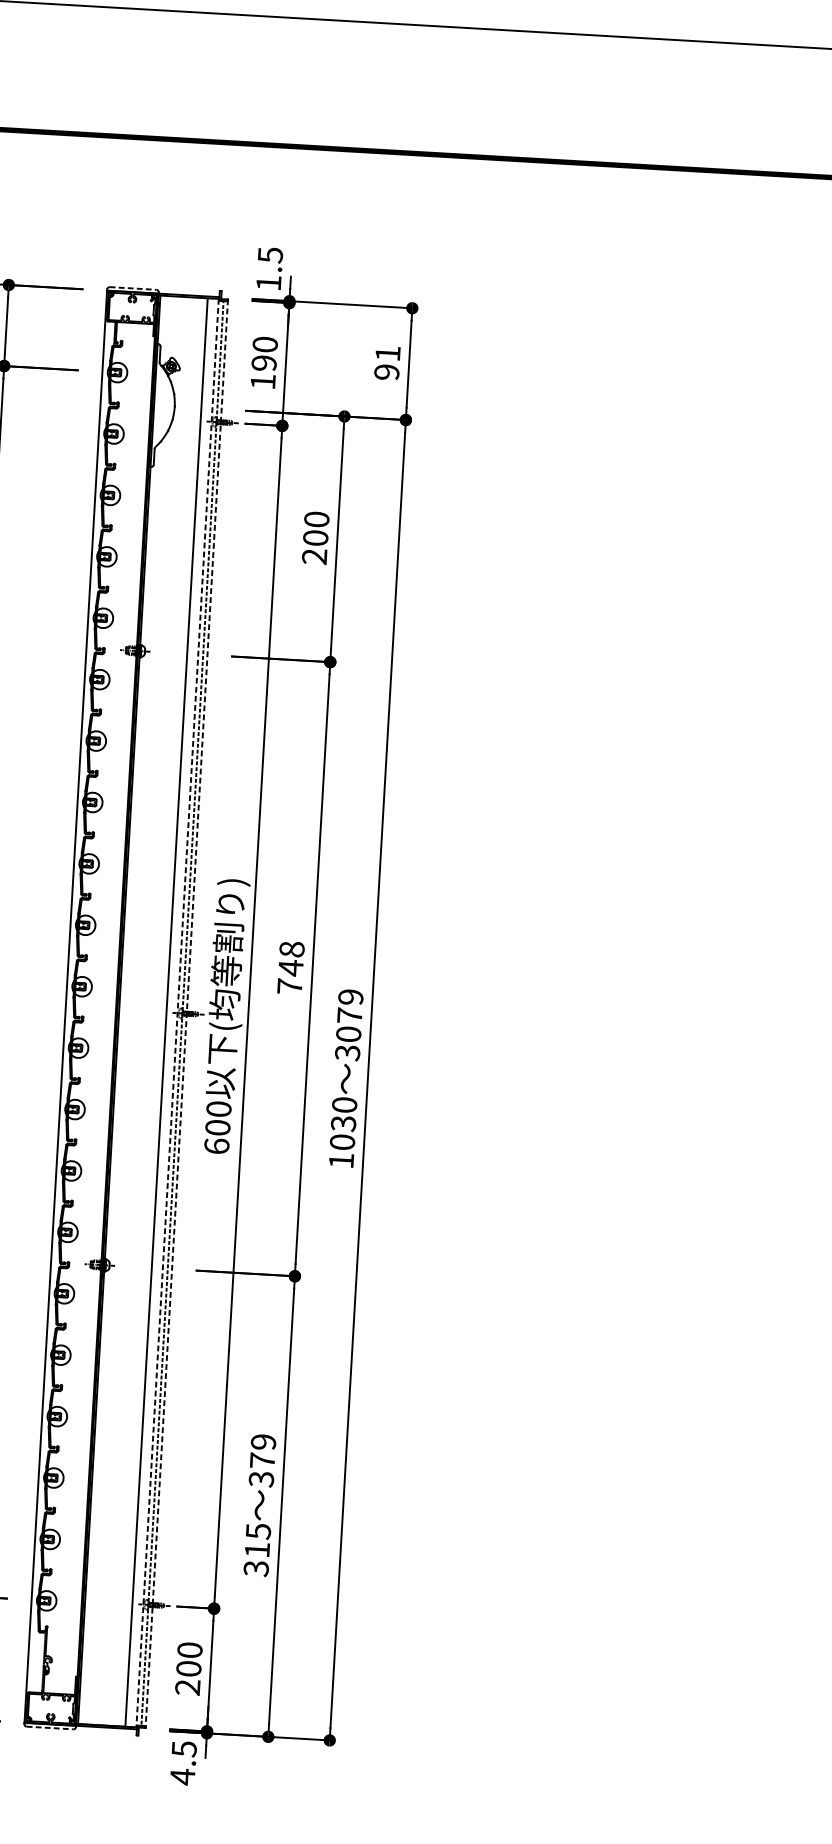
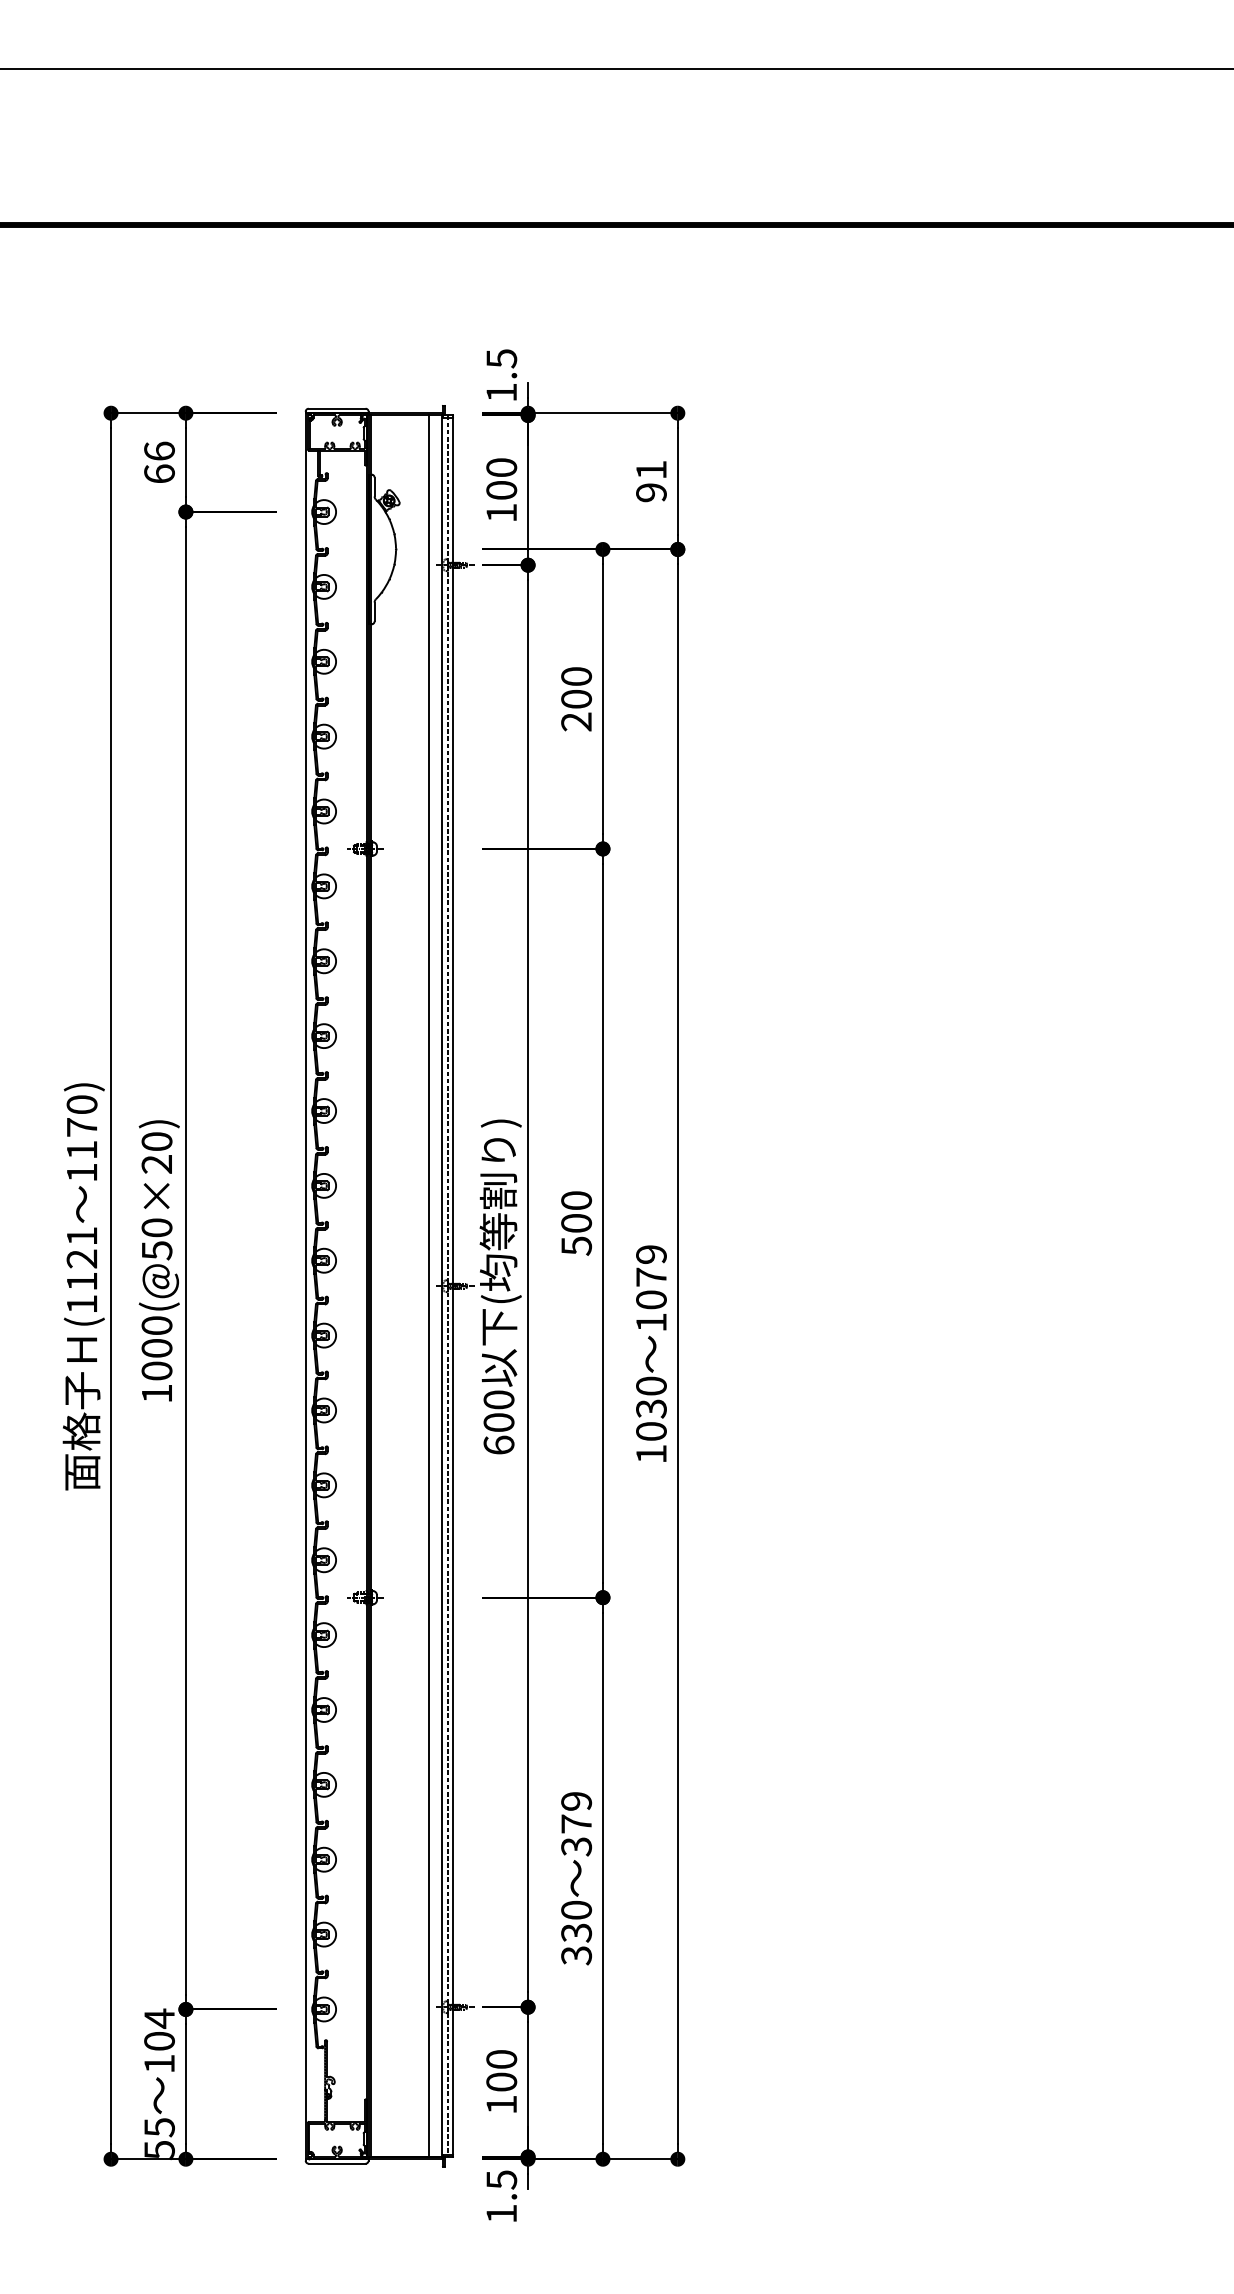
line: (133, 288) -> (337, 408), dashed -> solid
text: (264, 363) -> (501, 490), 190 -> 100
text: (290, 968) -> (576, 1223), 748 -> 500
line: (177, 1013) -> (441, 1286), dashed -> solid
line: (187, 1013) -> (453, 1286), dashed -> solid
text: (347, 1052) -> (651, 1322), 3079 -> 1079
text: (257, 1540) -> (576, 1921), 315 -> 330
text: (187, 1687) -> (501, 2104), 200 -> 100
line: (50, 1727) -> (337, 2163), dashed -> solid
text: (182, 1776) -> (501, 2213), 4.5 -> 1.5

